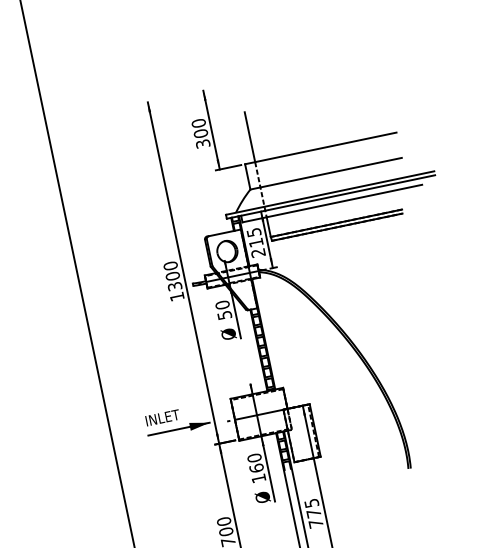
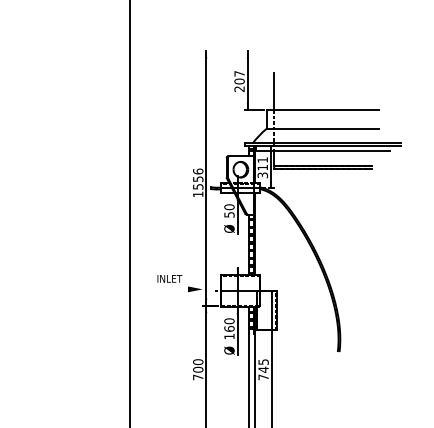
text: (200, 132) -> (239, 80), 300 -> 207
text: (255, 242) -> (262, 167), 215 -> 311
text: (173, 275) -> (198, 178), 1300 -> 1556
line: (178, 429) -> (179, 289), removed
text: (313, 513) -> (263, 369), 775 -> 745

